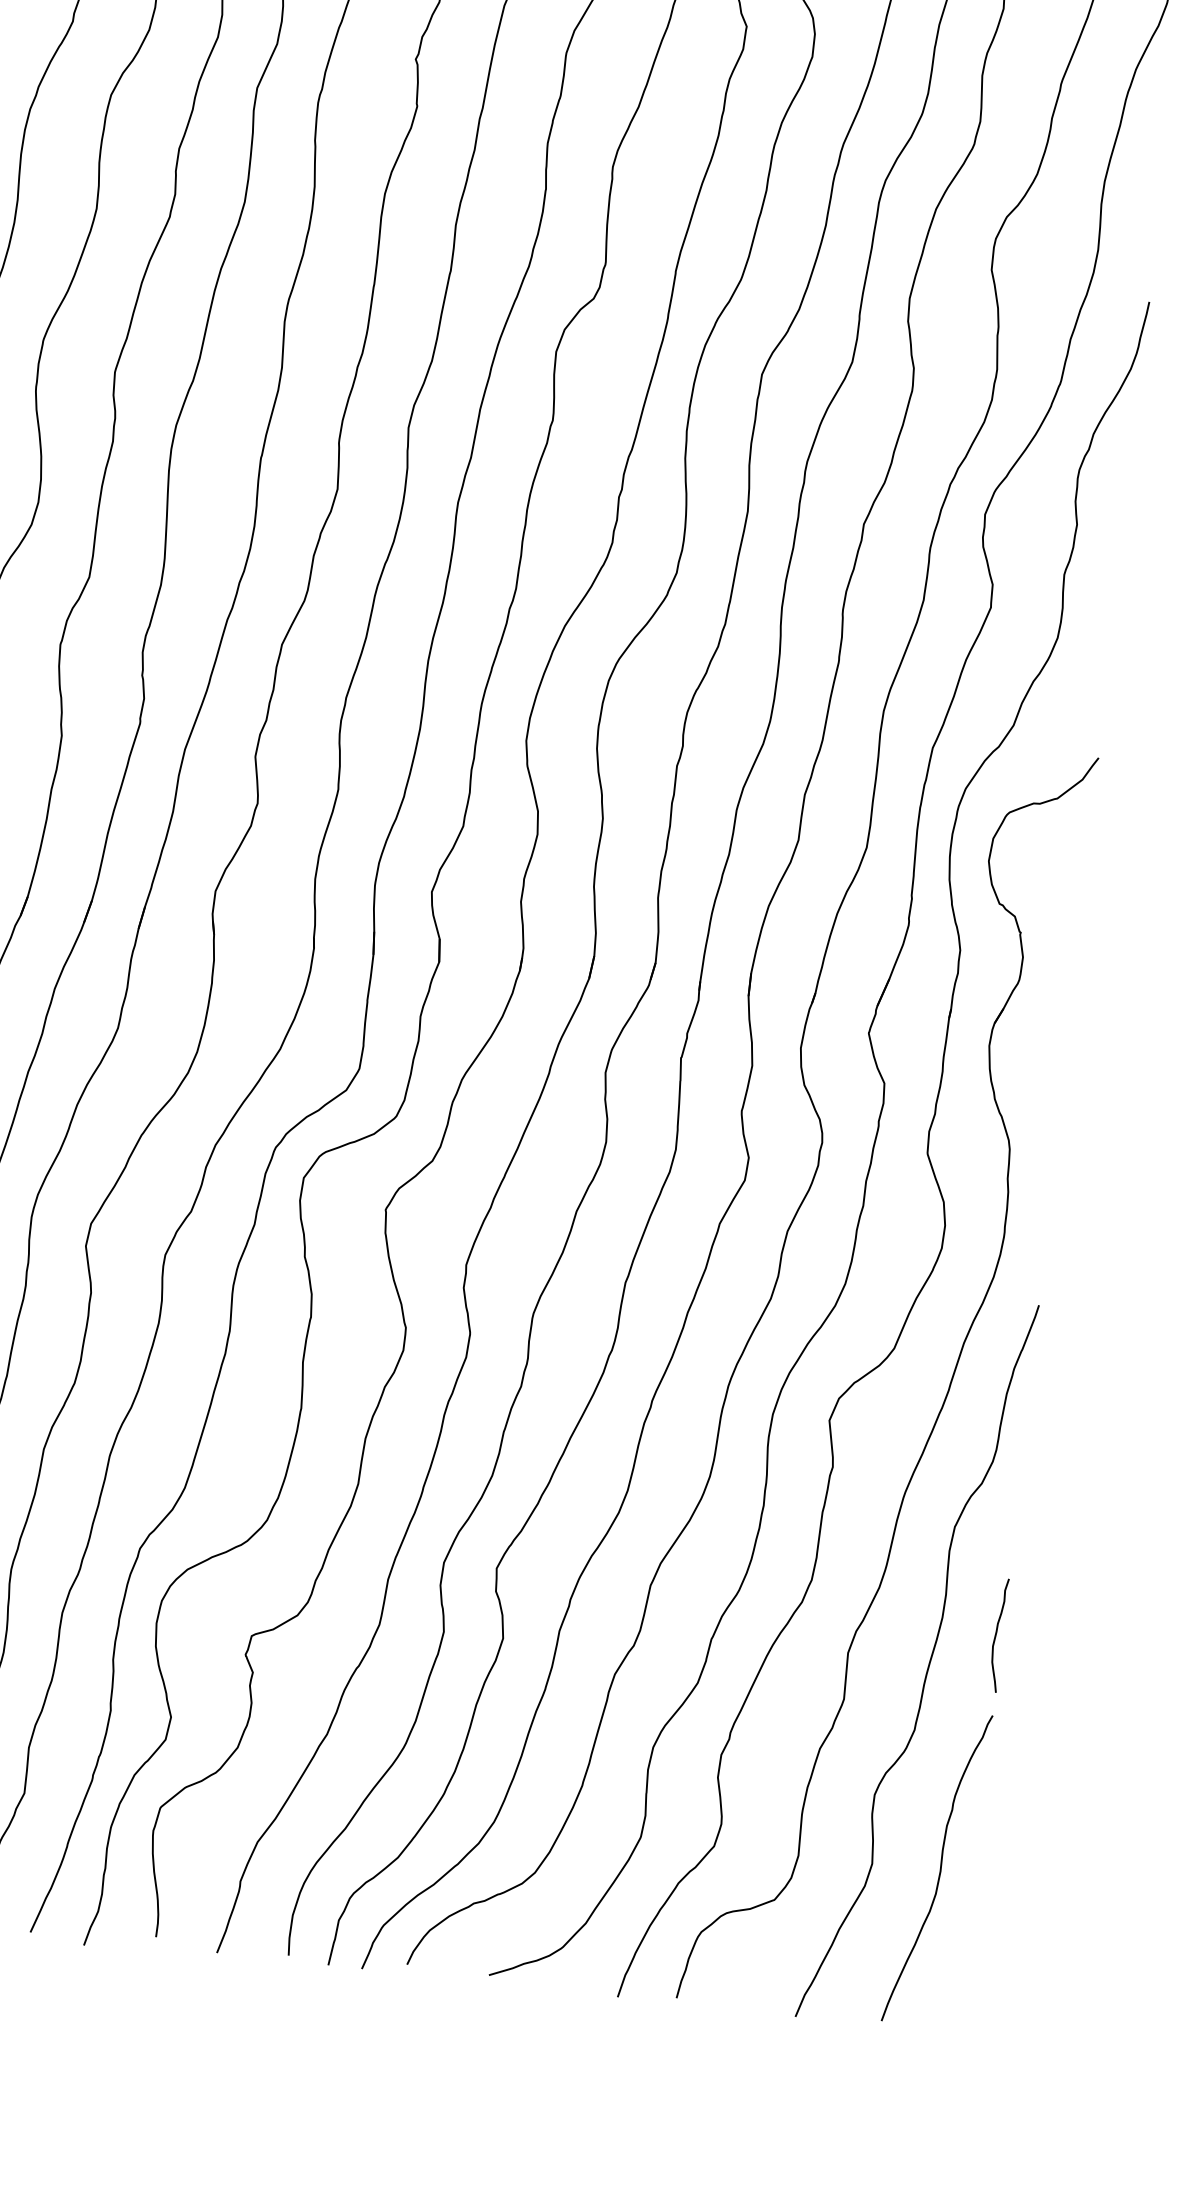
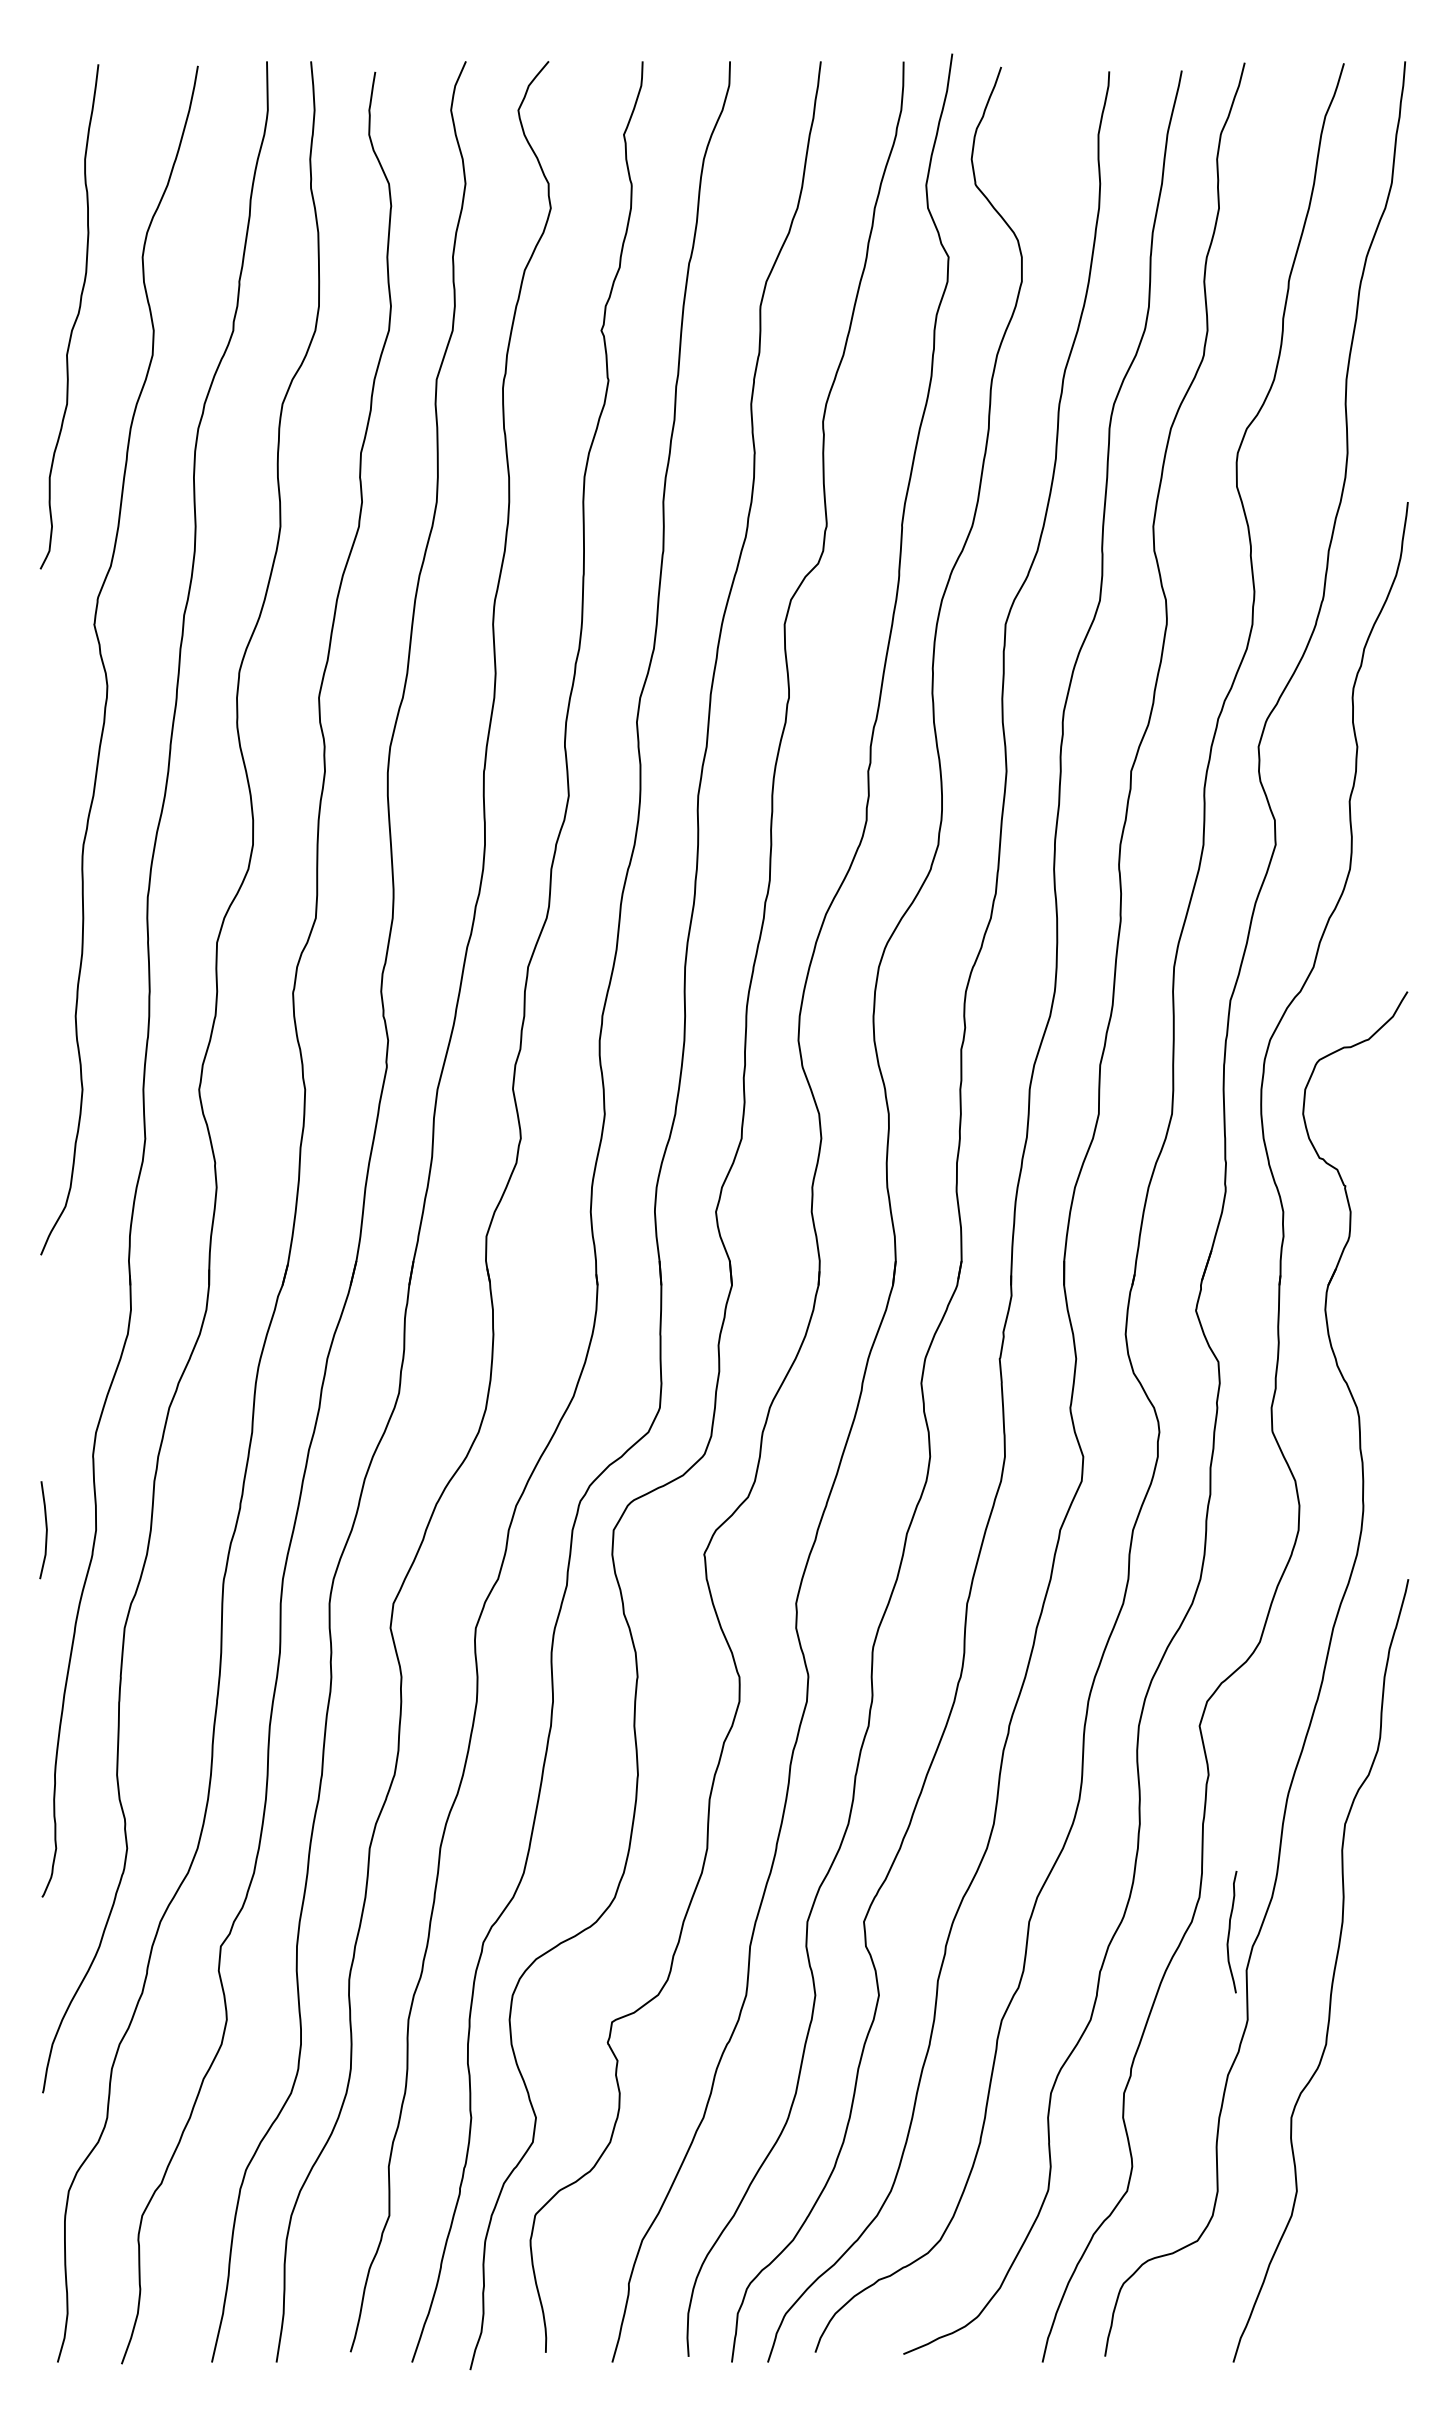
curve: (997, 1634) -> (1230, 1931), moved
curve: (940, 1867) -> (1369, 2187), removed

